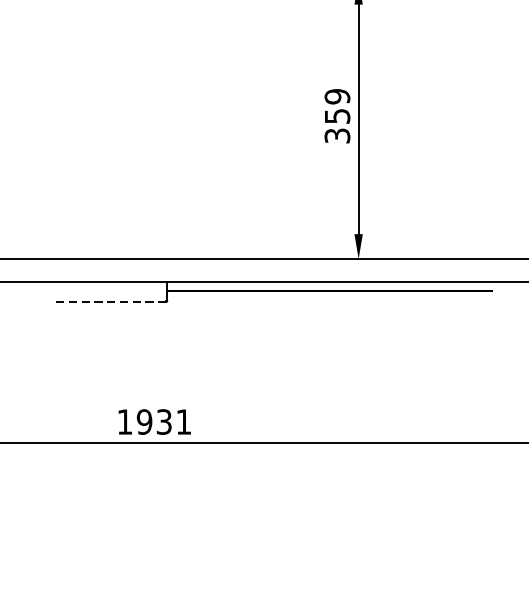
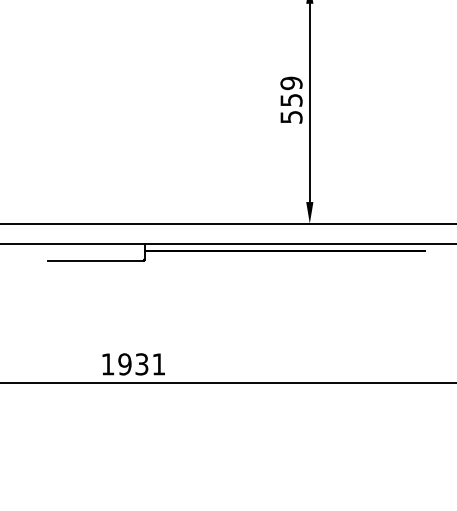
text: (337, 136) -> (291, 117), 359 -> 559
line: (110, 301) -> (95, 260), dashed -> solid

